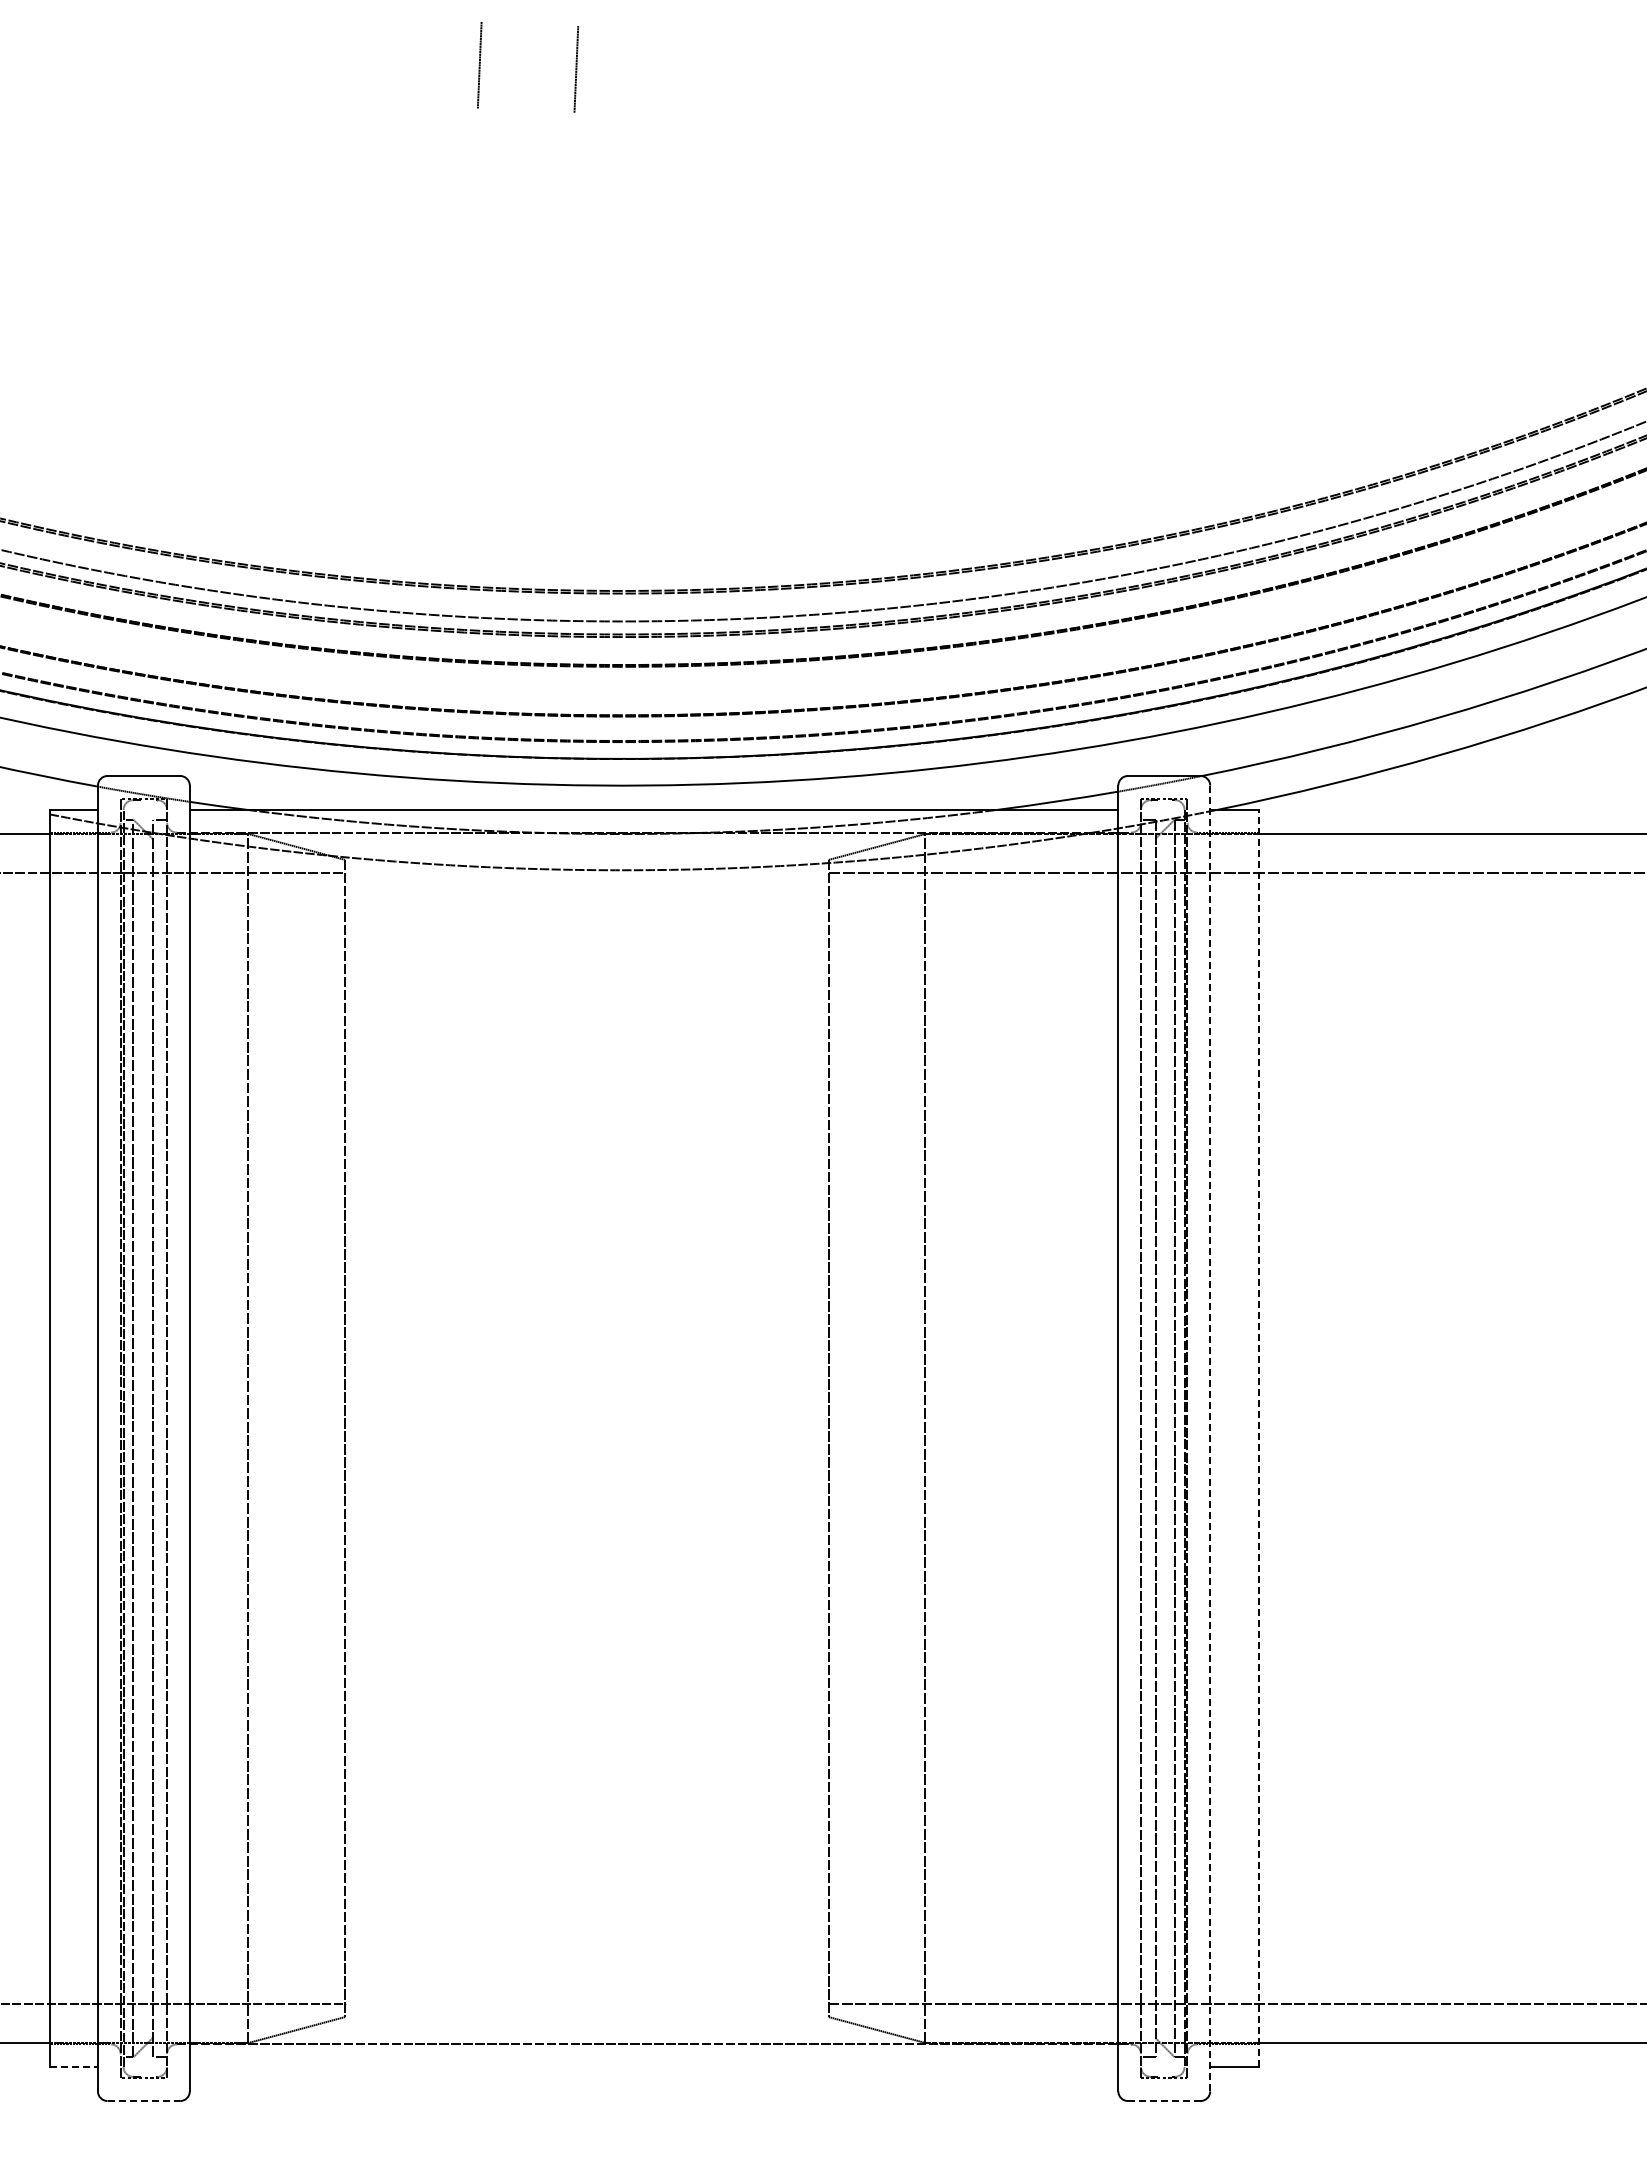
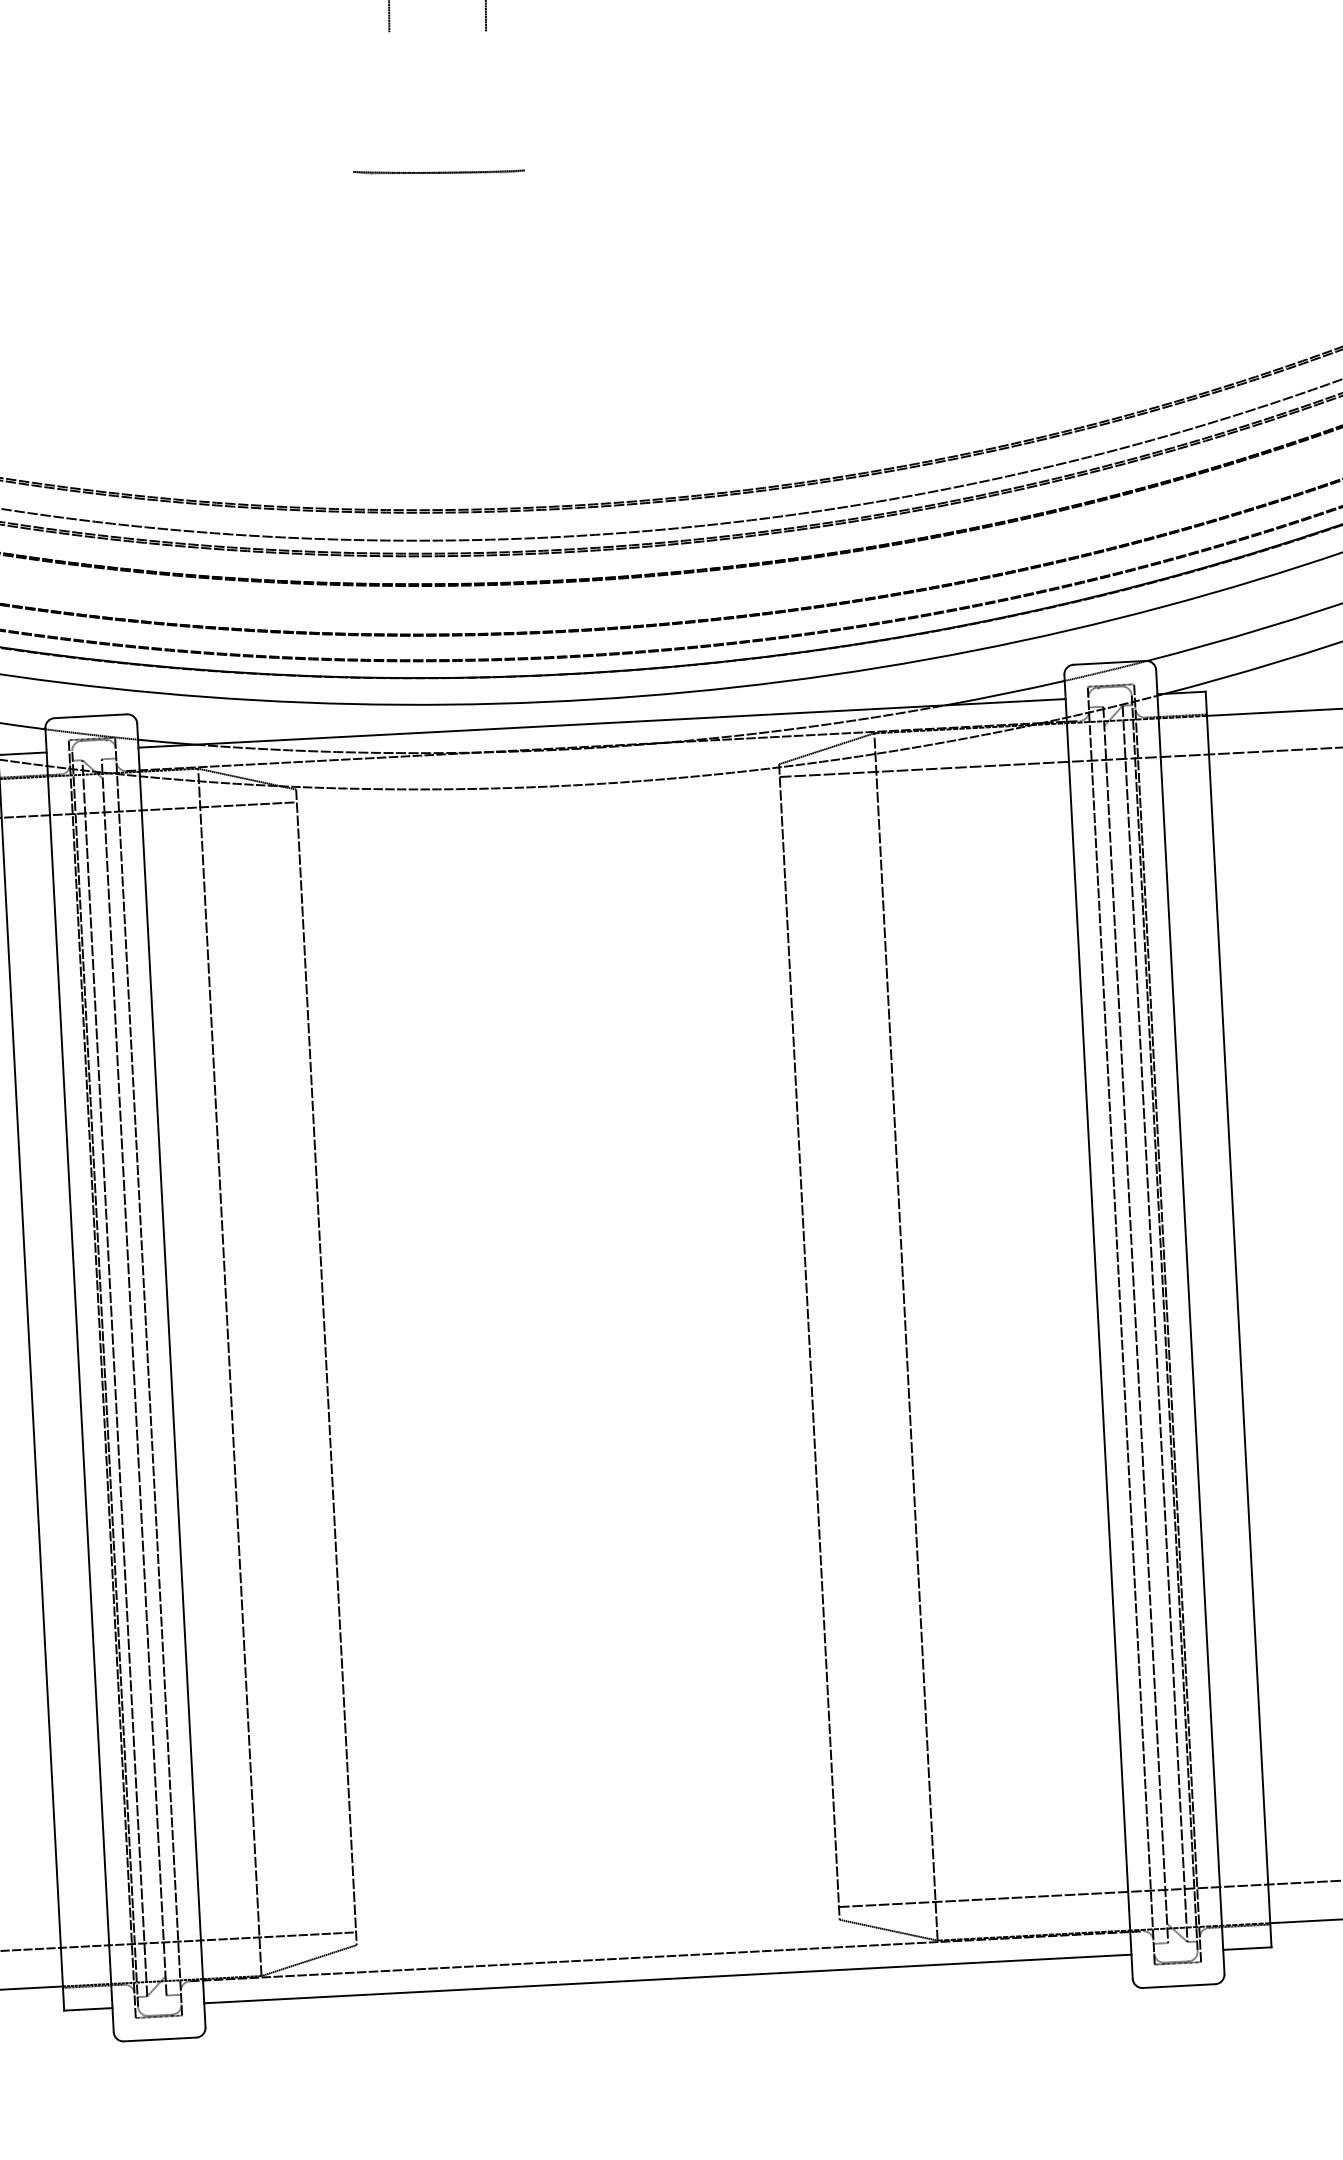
part: (519, 250) -> (438, 171), added
line: (1210, 1438) -> (1190, 1322), dashed -> solid
line: (1258, 1438) -> (1238, 1319), dashed -> solid
line: (74, 2067) -> (89, 2009), dashed -> solid
line: (653, 2067) -> (667, 1979), added
line: (144, 2101) -> (160, 2039), dashed -> solid
line: (1164, 2101) -> (1179, 1986), dashed -> solid

